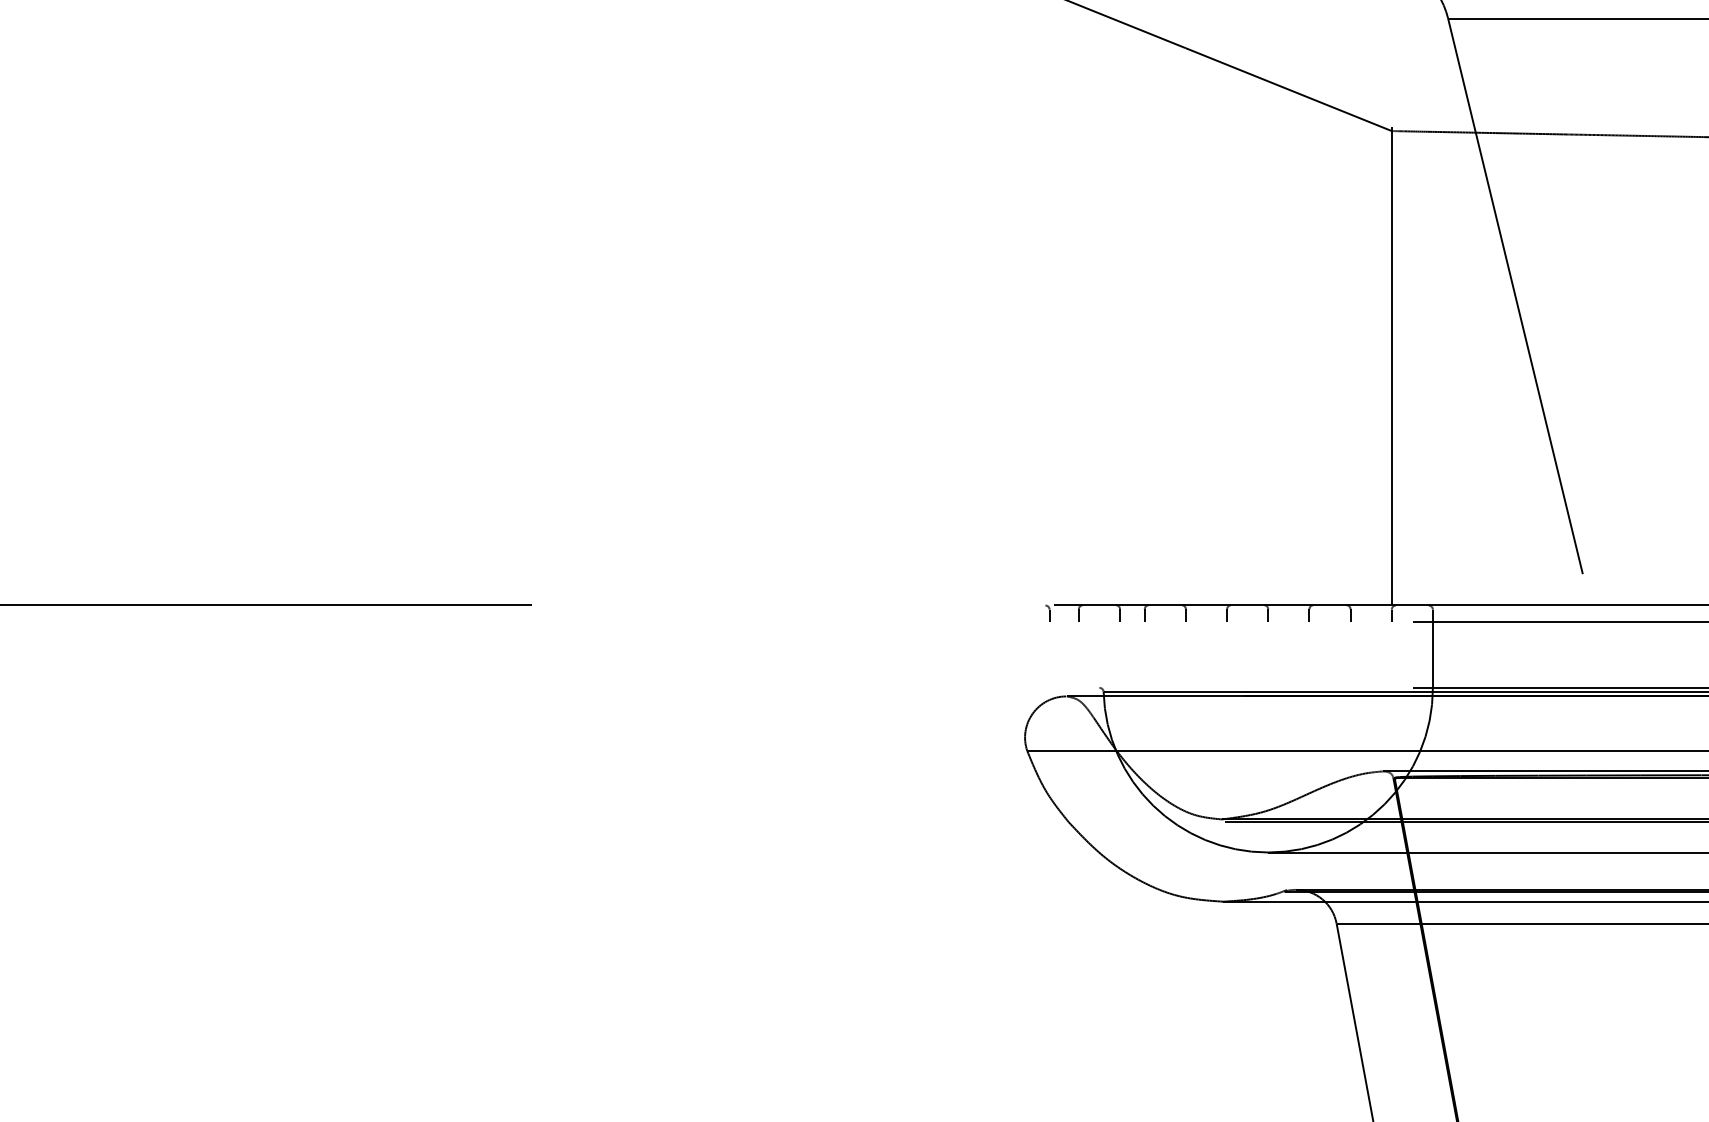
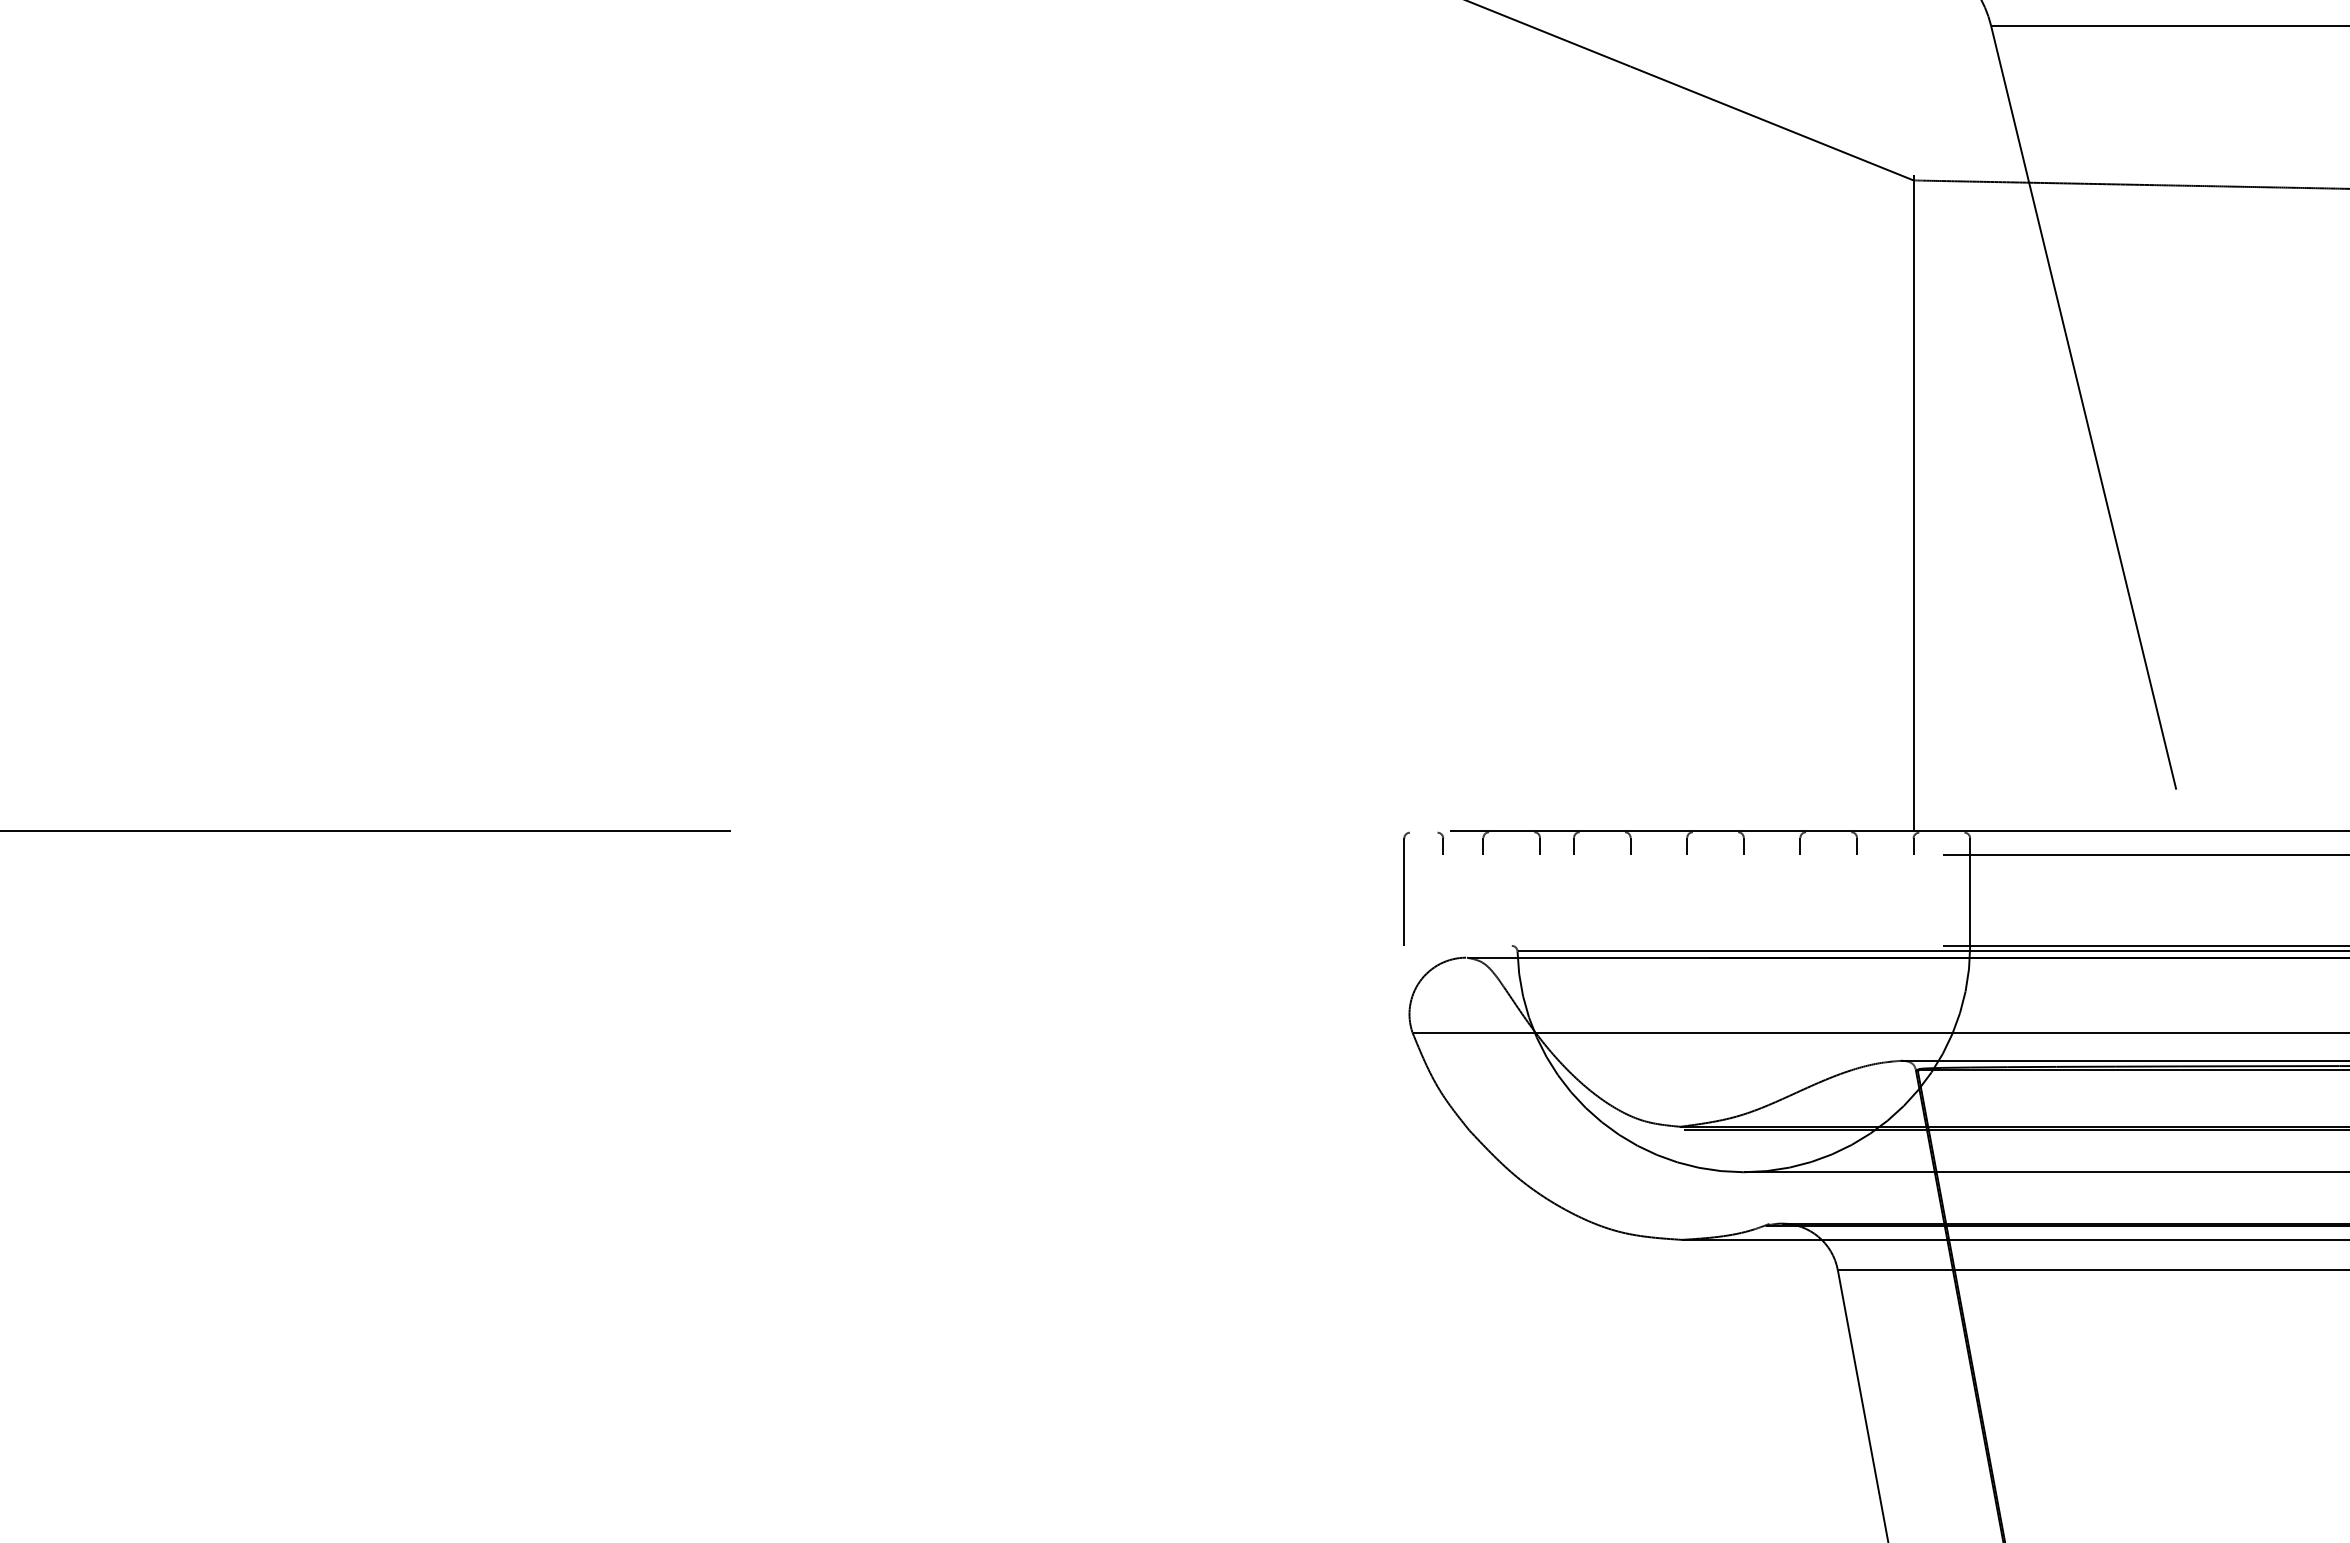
part: (1022, 646) -> (1406, 888), added

